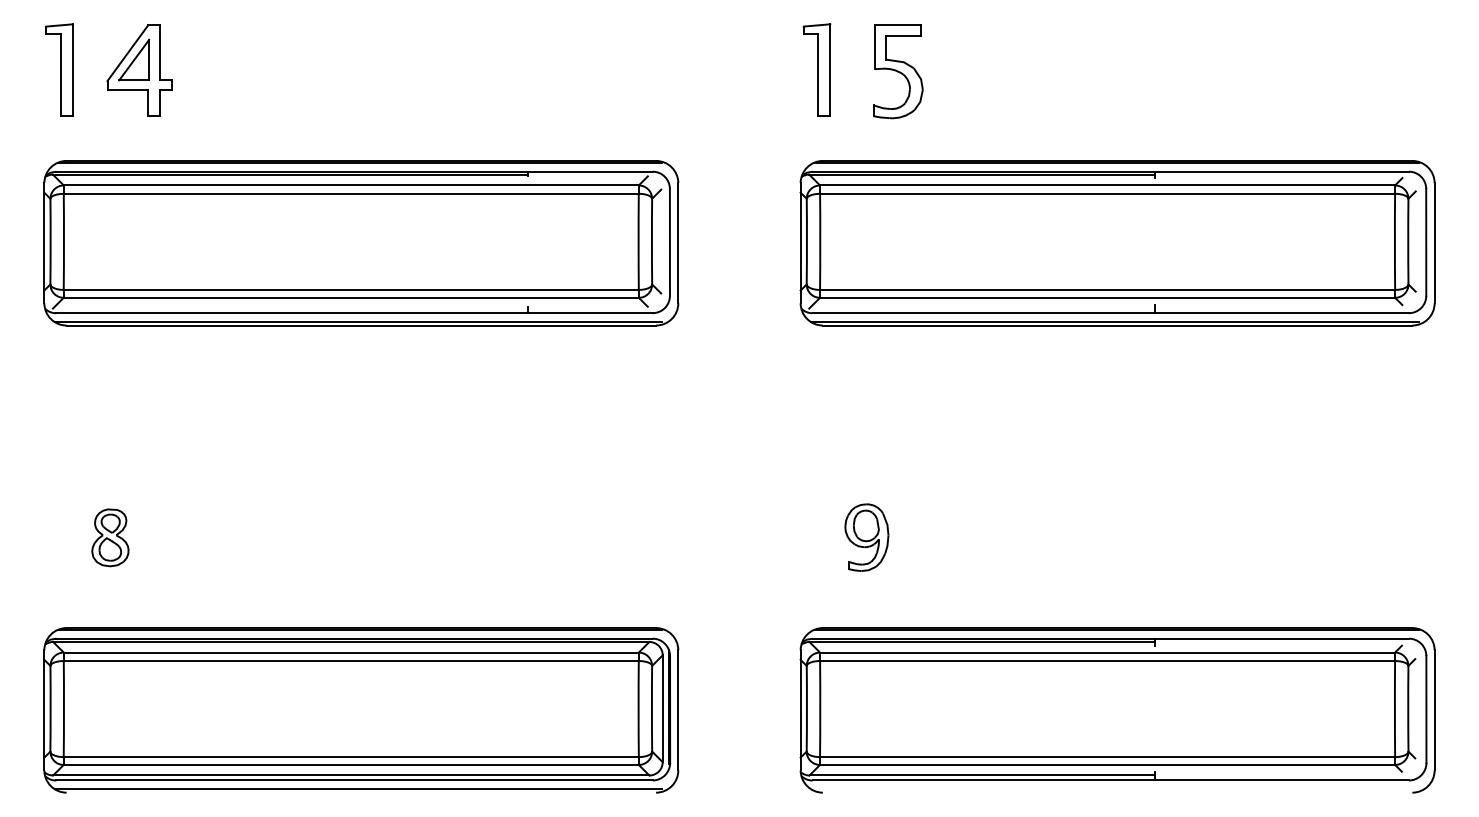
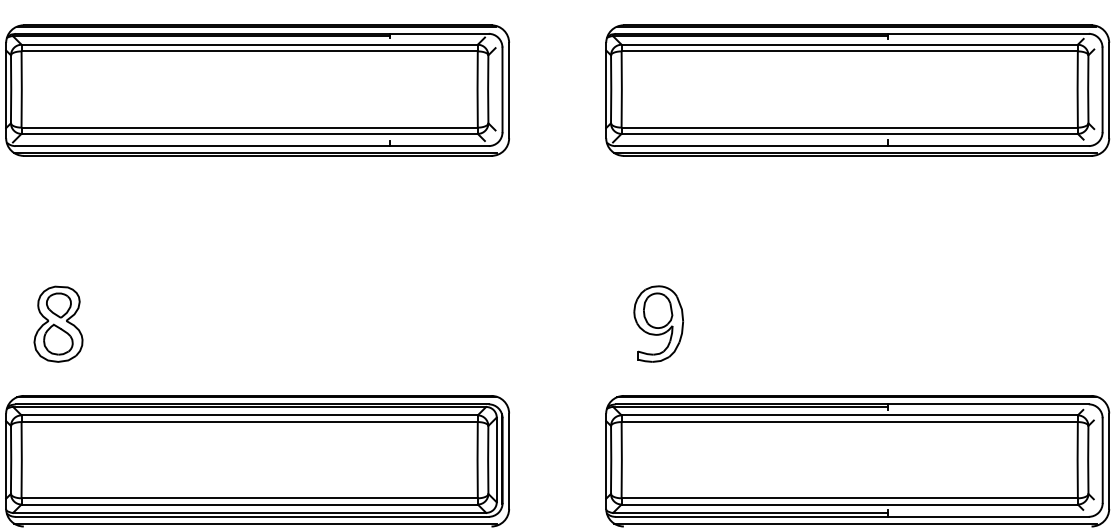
part: (110, 537) -> (58, 324), size x1.67
part: (866, 537) -> (658, 324), size x1.43
line: (1114, 789) -> (855, 524), added

